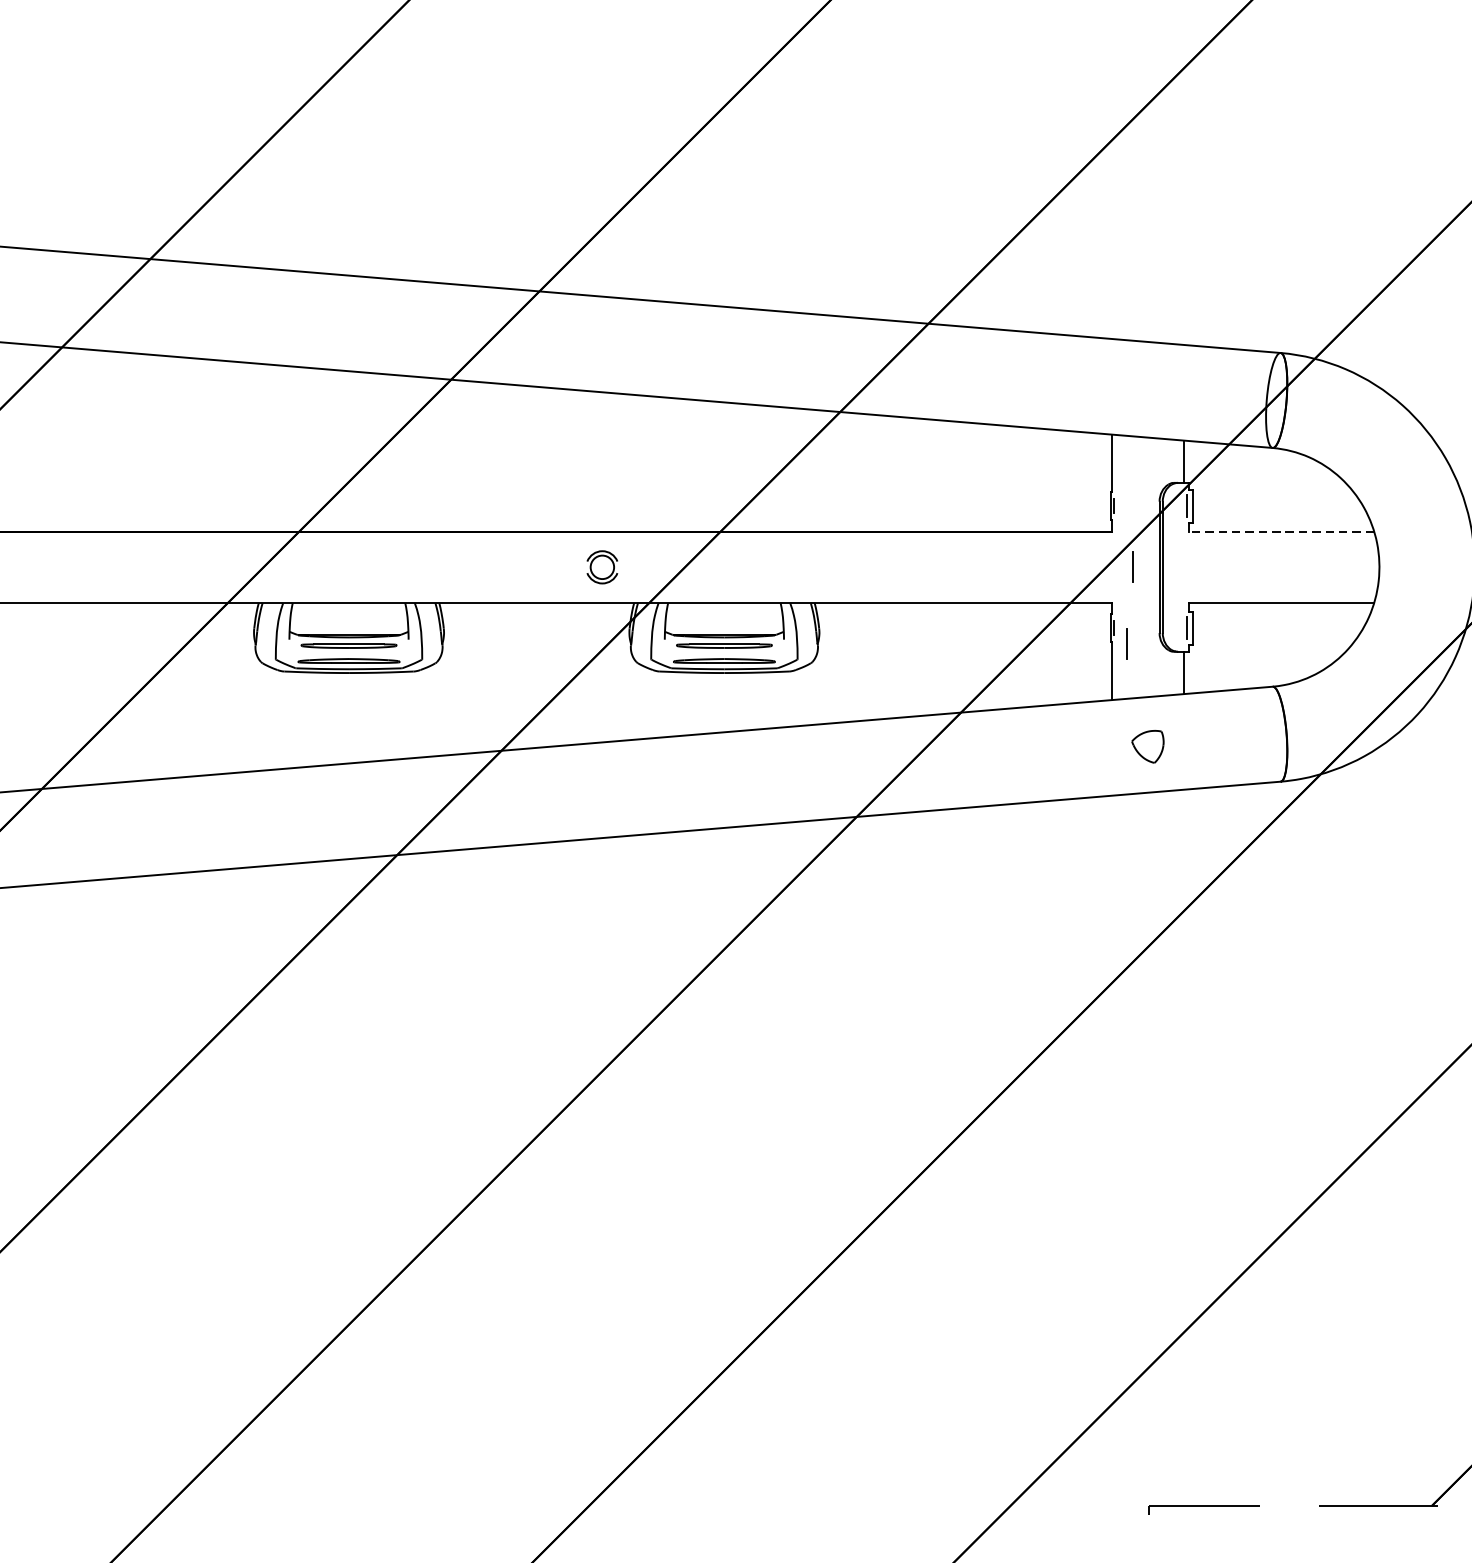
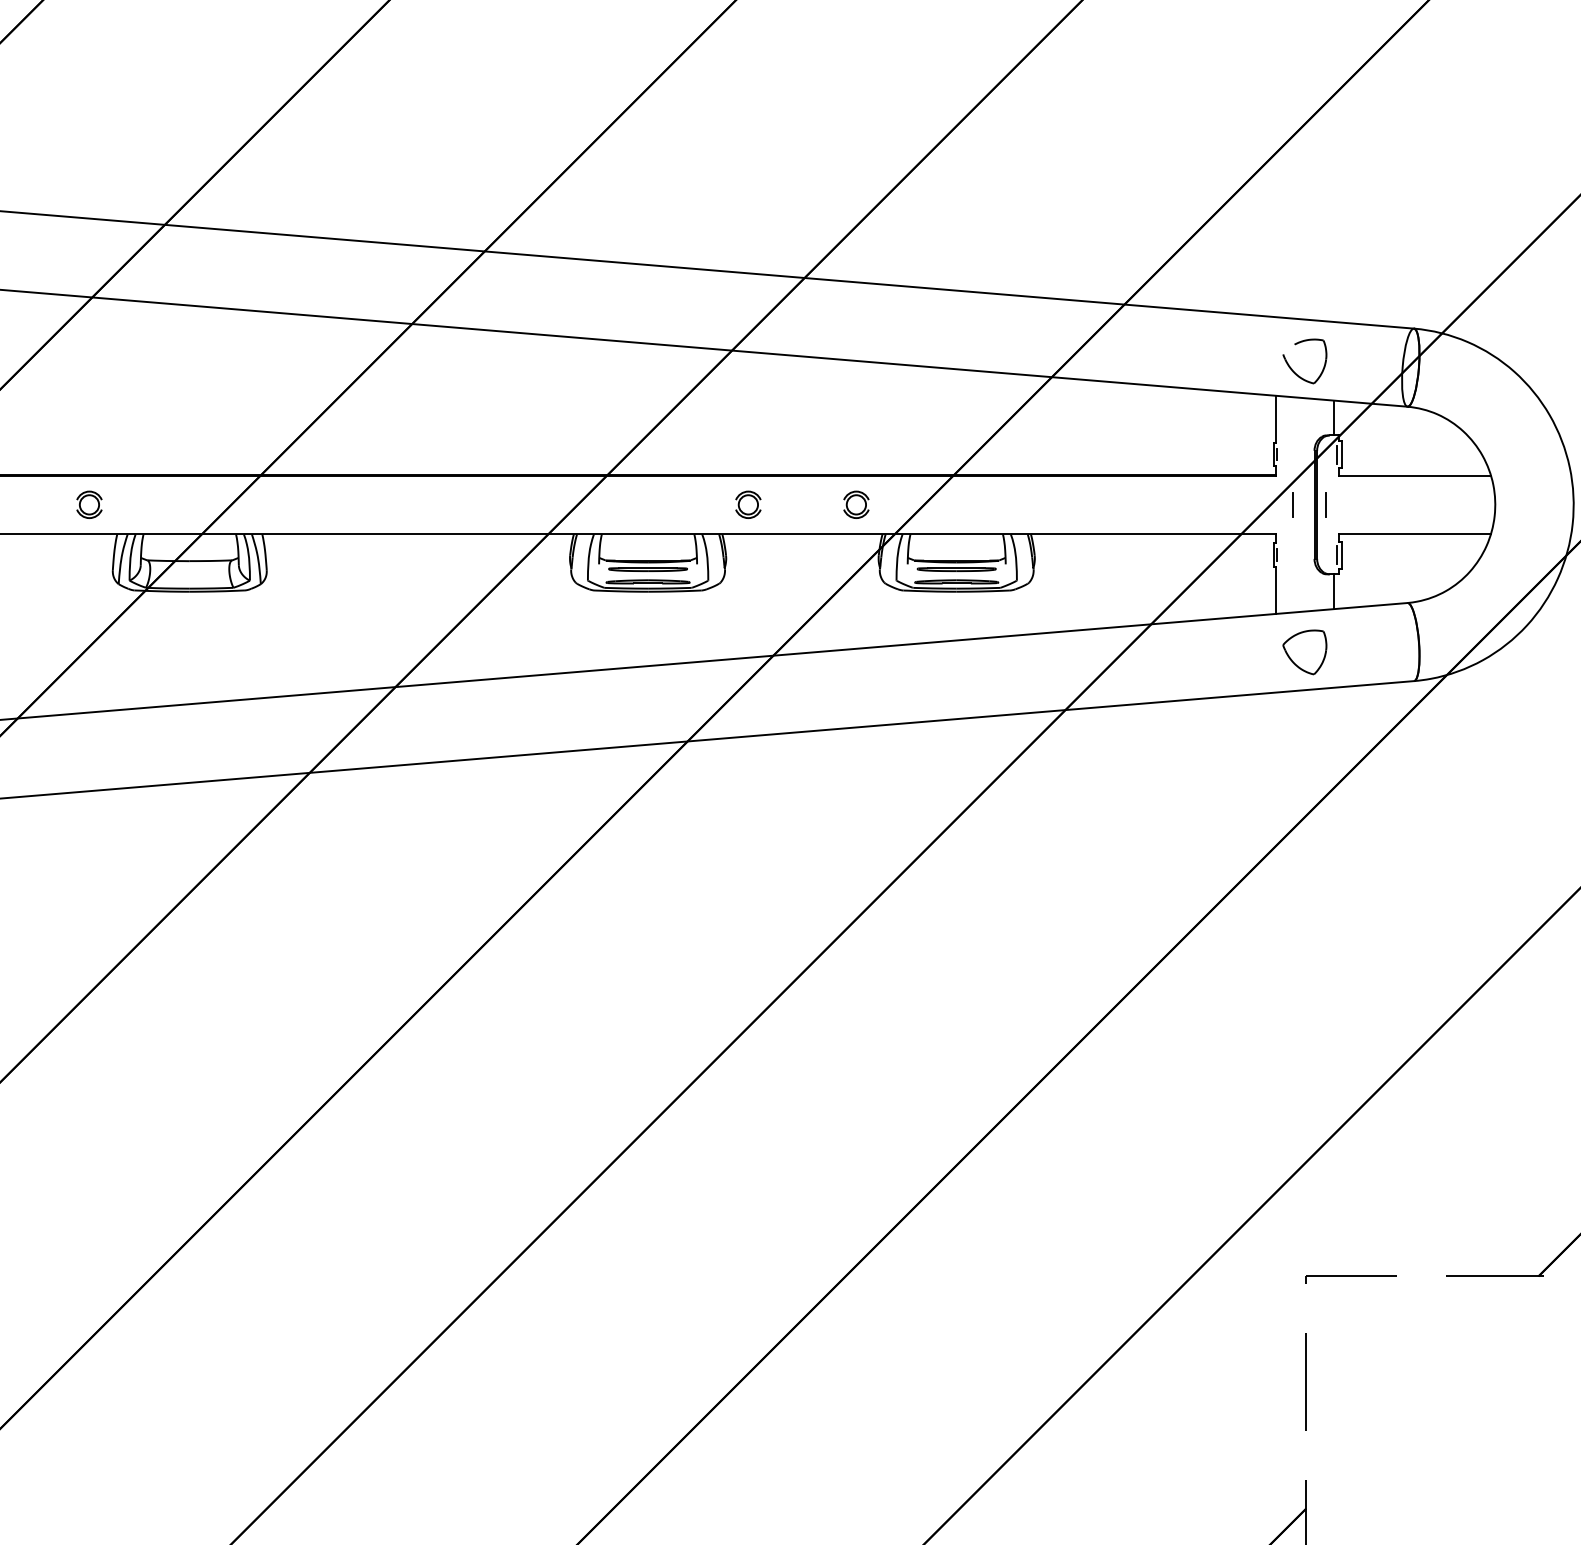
part: (1135, 405) -> (1294, 371), added
line: (1281, 531) -> (1414, 475), dashed -> solid
part: (471, 566) -> (748, 504), added
line: (1126, 643) -> (1325, 504), moved
part: (1147, 746) -> (1304, 652), size x1.67

